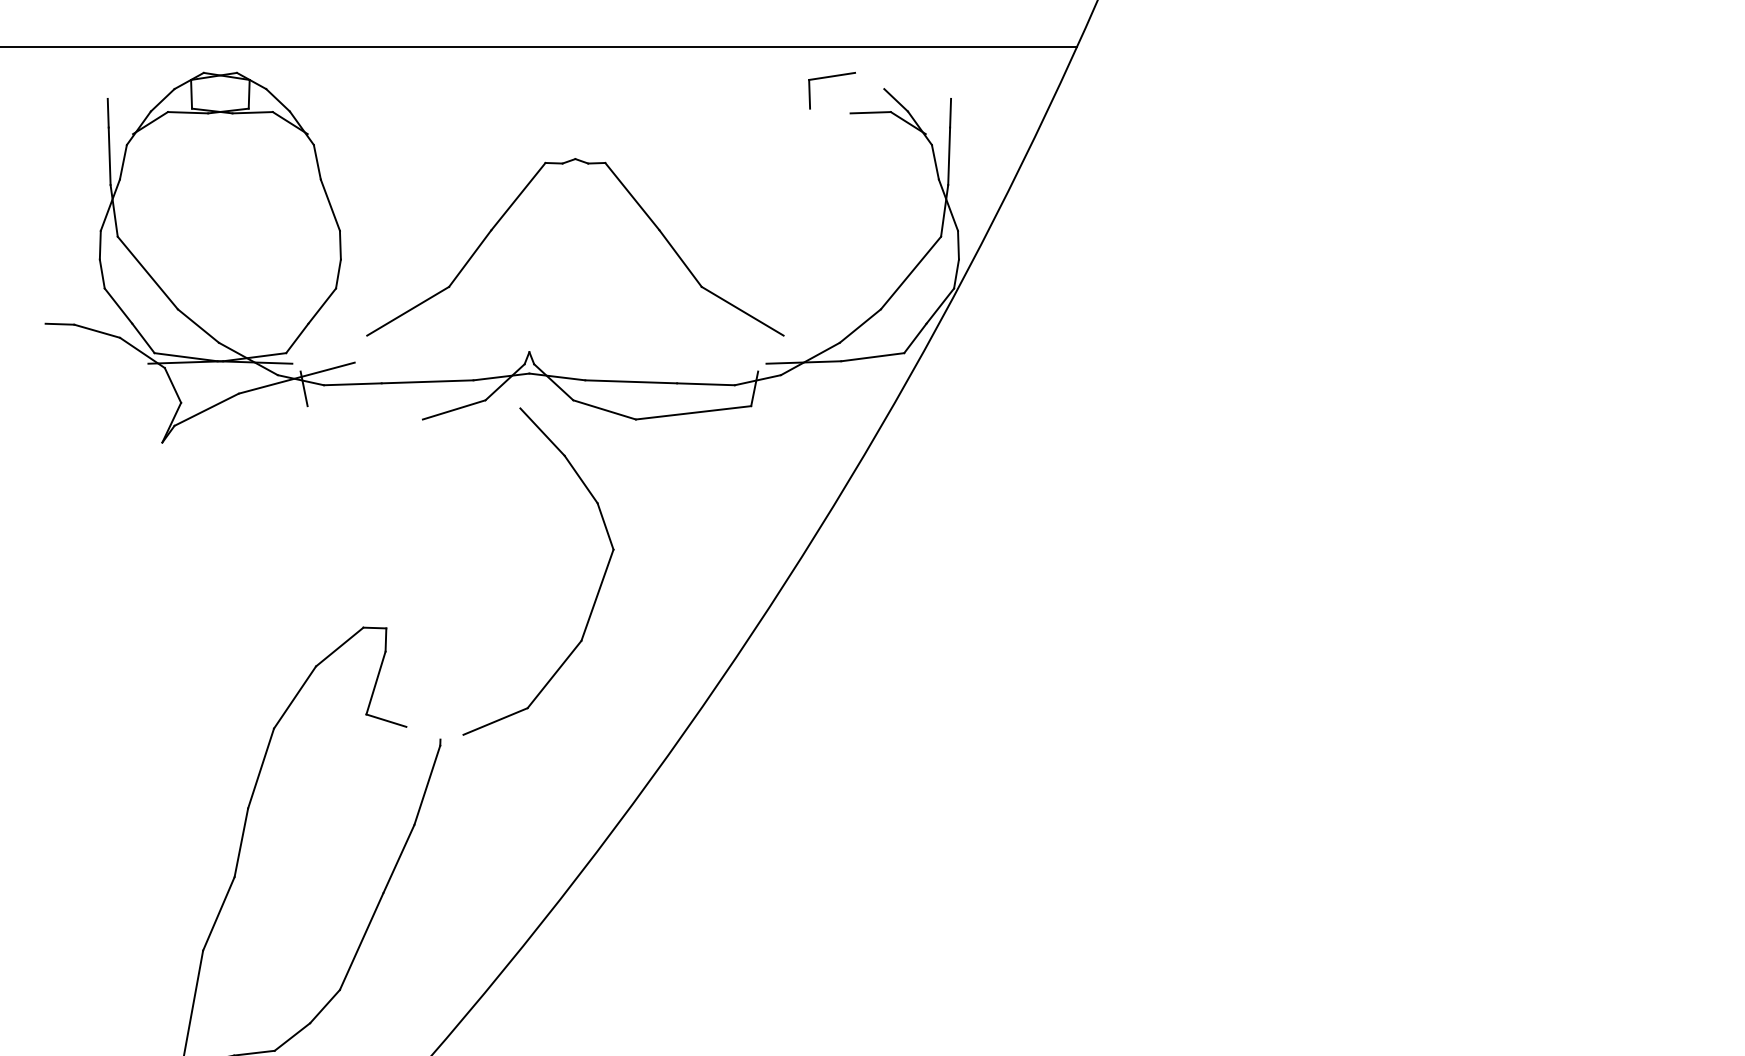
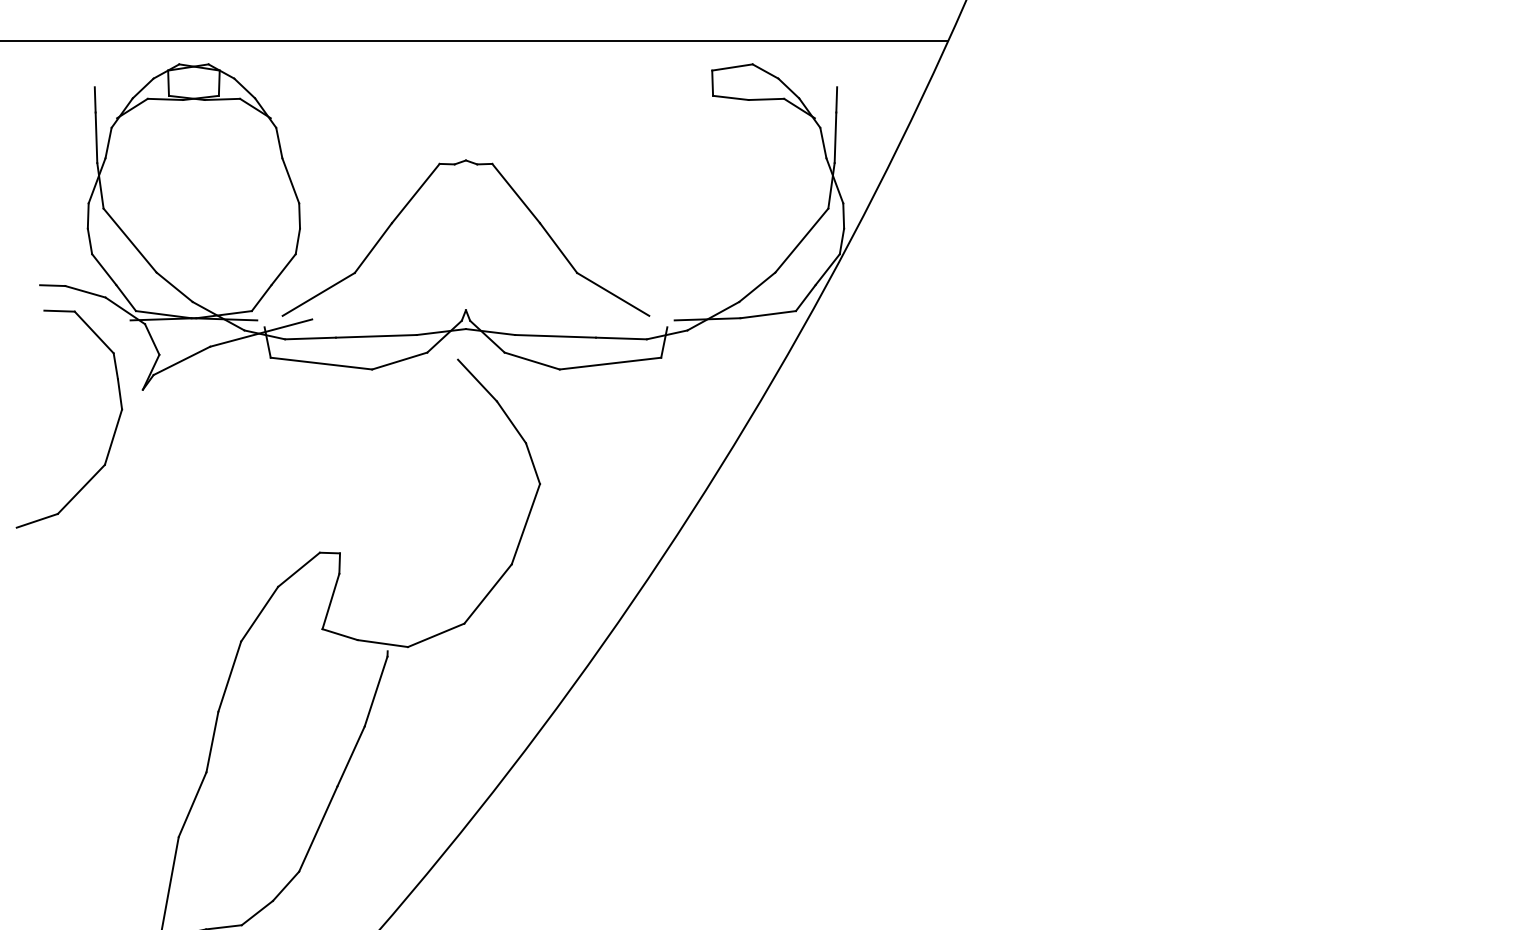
line: (869, 80) -> (765, 71), added
line: (830, 110) -> (731, 97), added
part: (635, 202) -> (518, 198), moved
line: (364, 412) -> (320, 363), added
part: (129, 490) -> (113, 431), added
line: (434, 730) -> (382, 643), added

